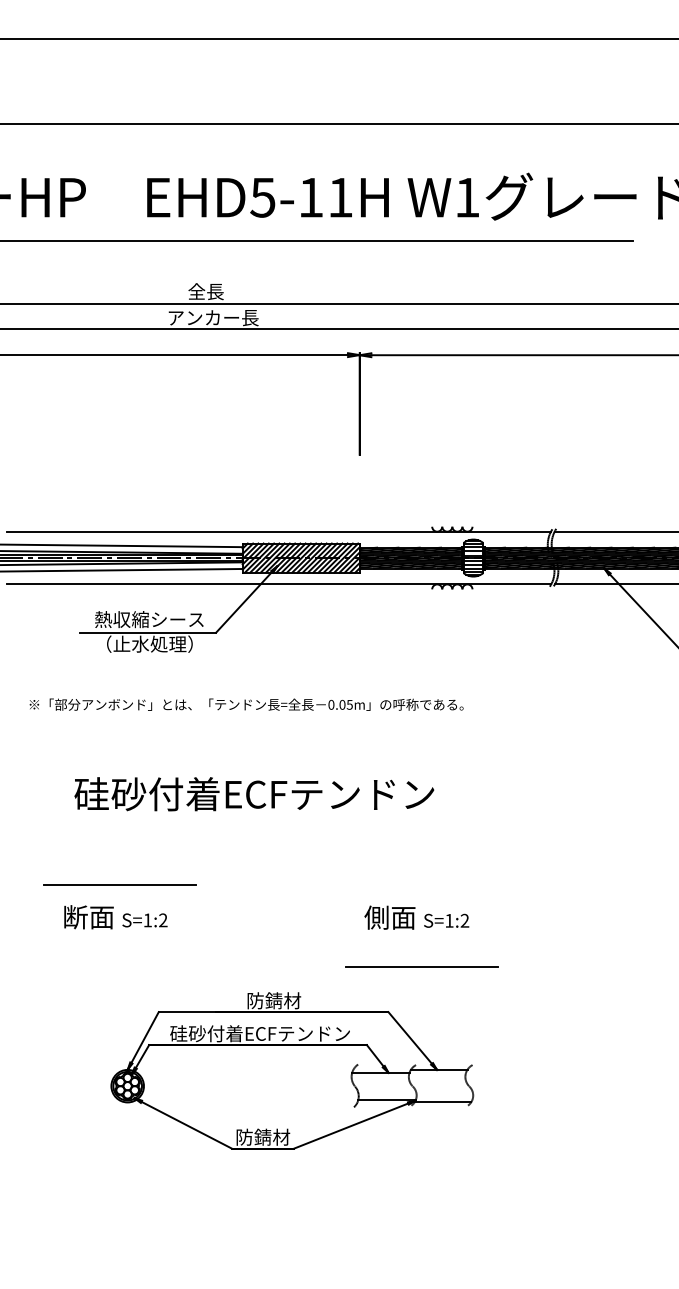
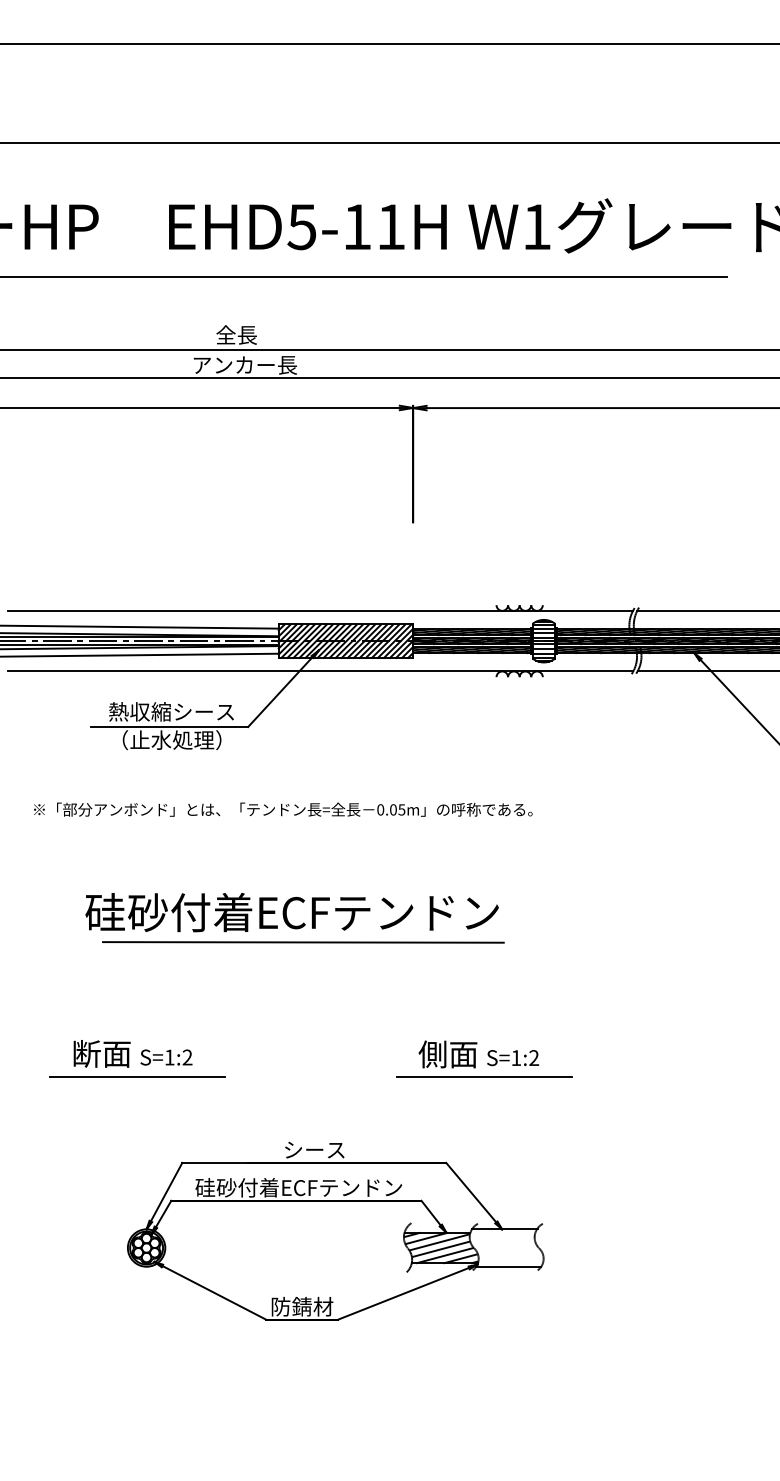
line: (263, 819) -> (302, 941), added
line: (119, 884) -> (137, 1077), moved
line: (421, 966) -> (484, 1077), moved
text: (274, 1000) -> (315, 1149), 防錆材 -> シース
hatch: (383, 1085) -> (440, 1247), added

